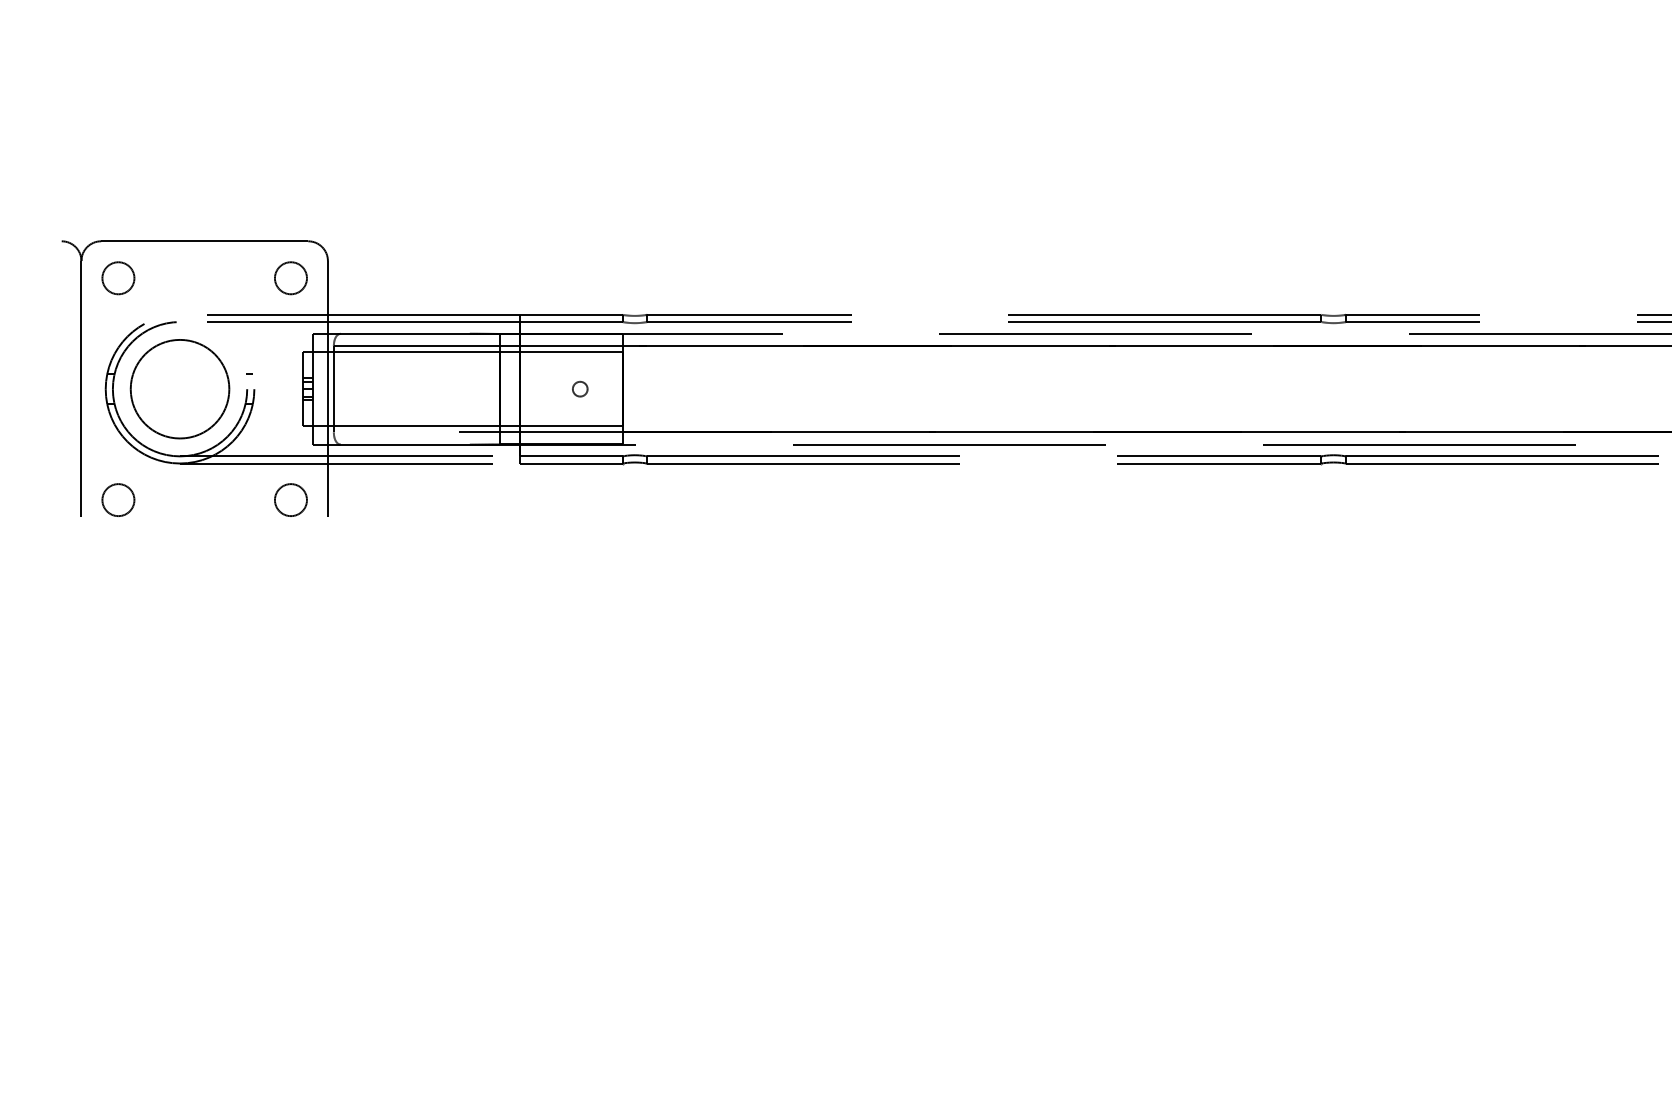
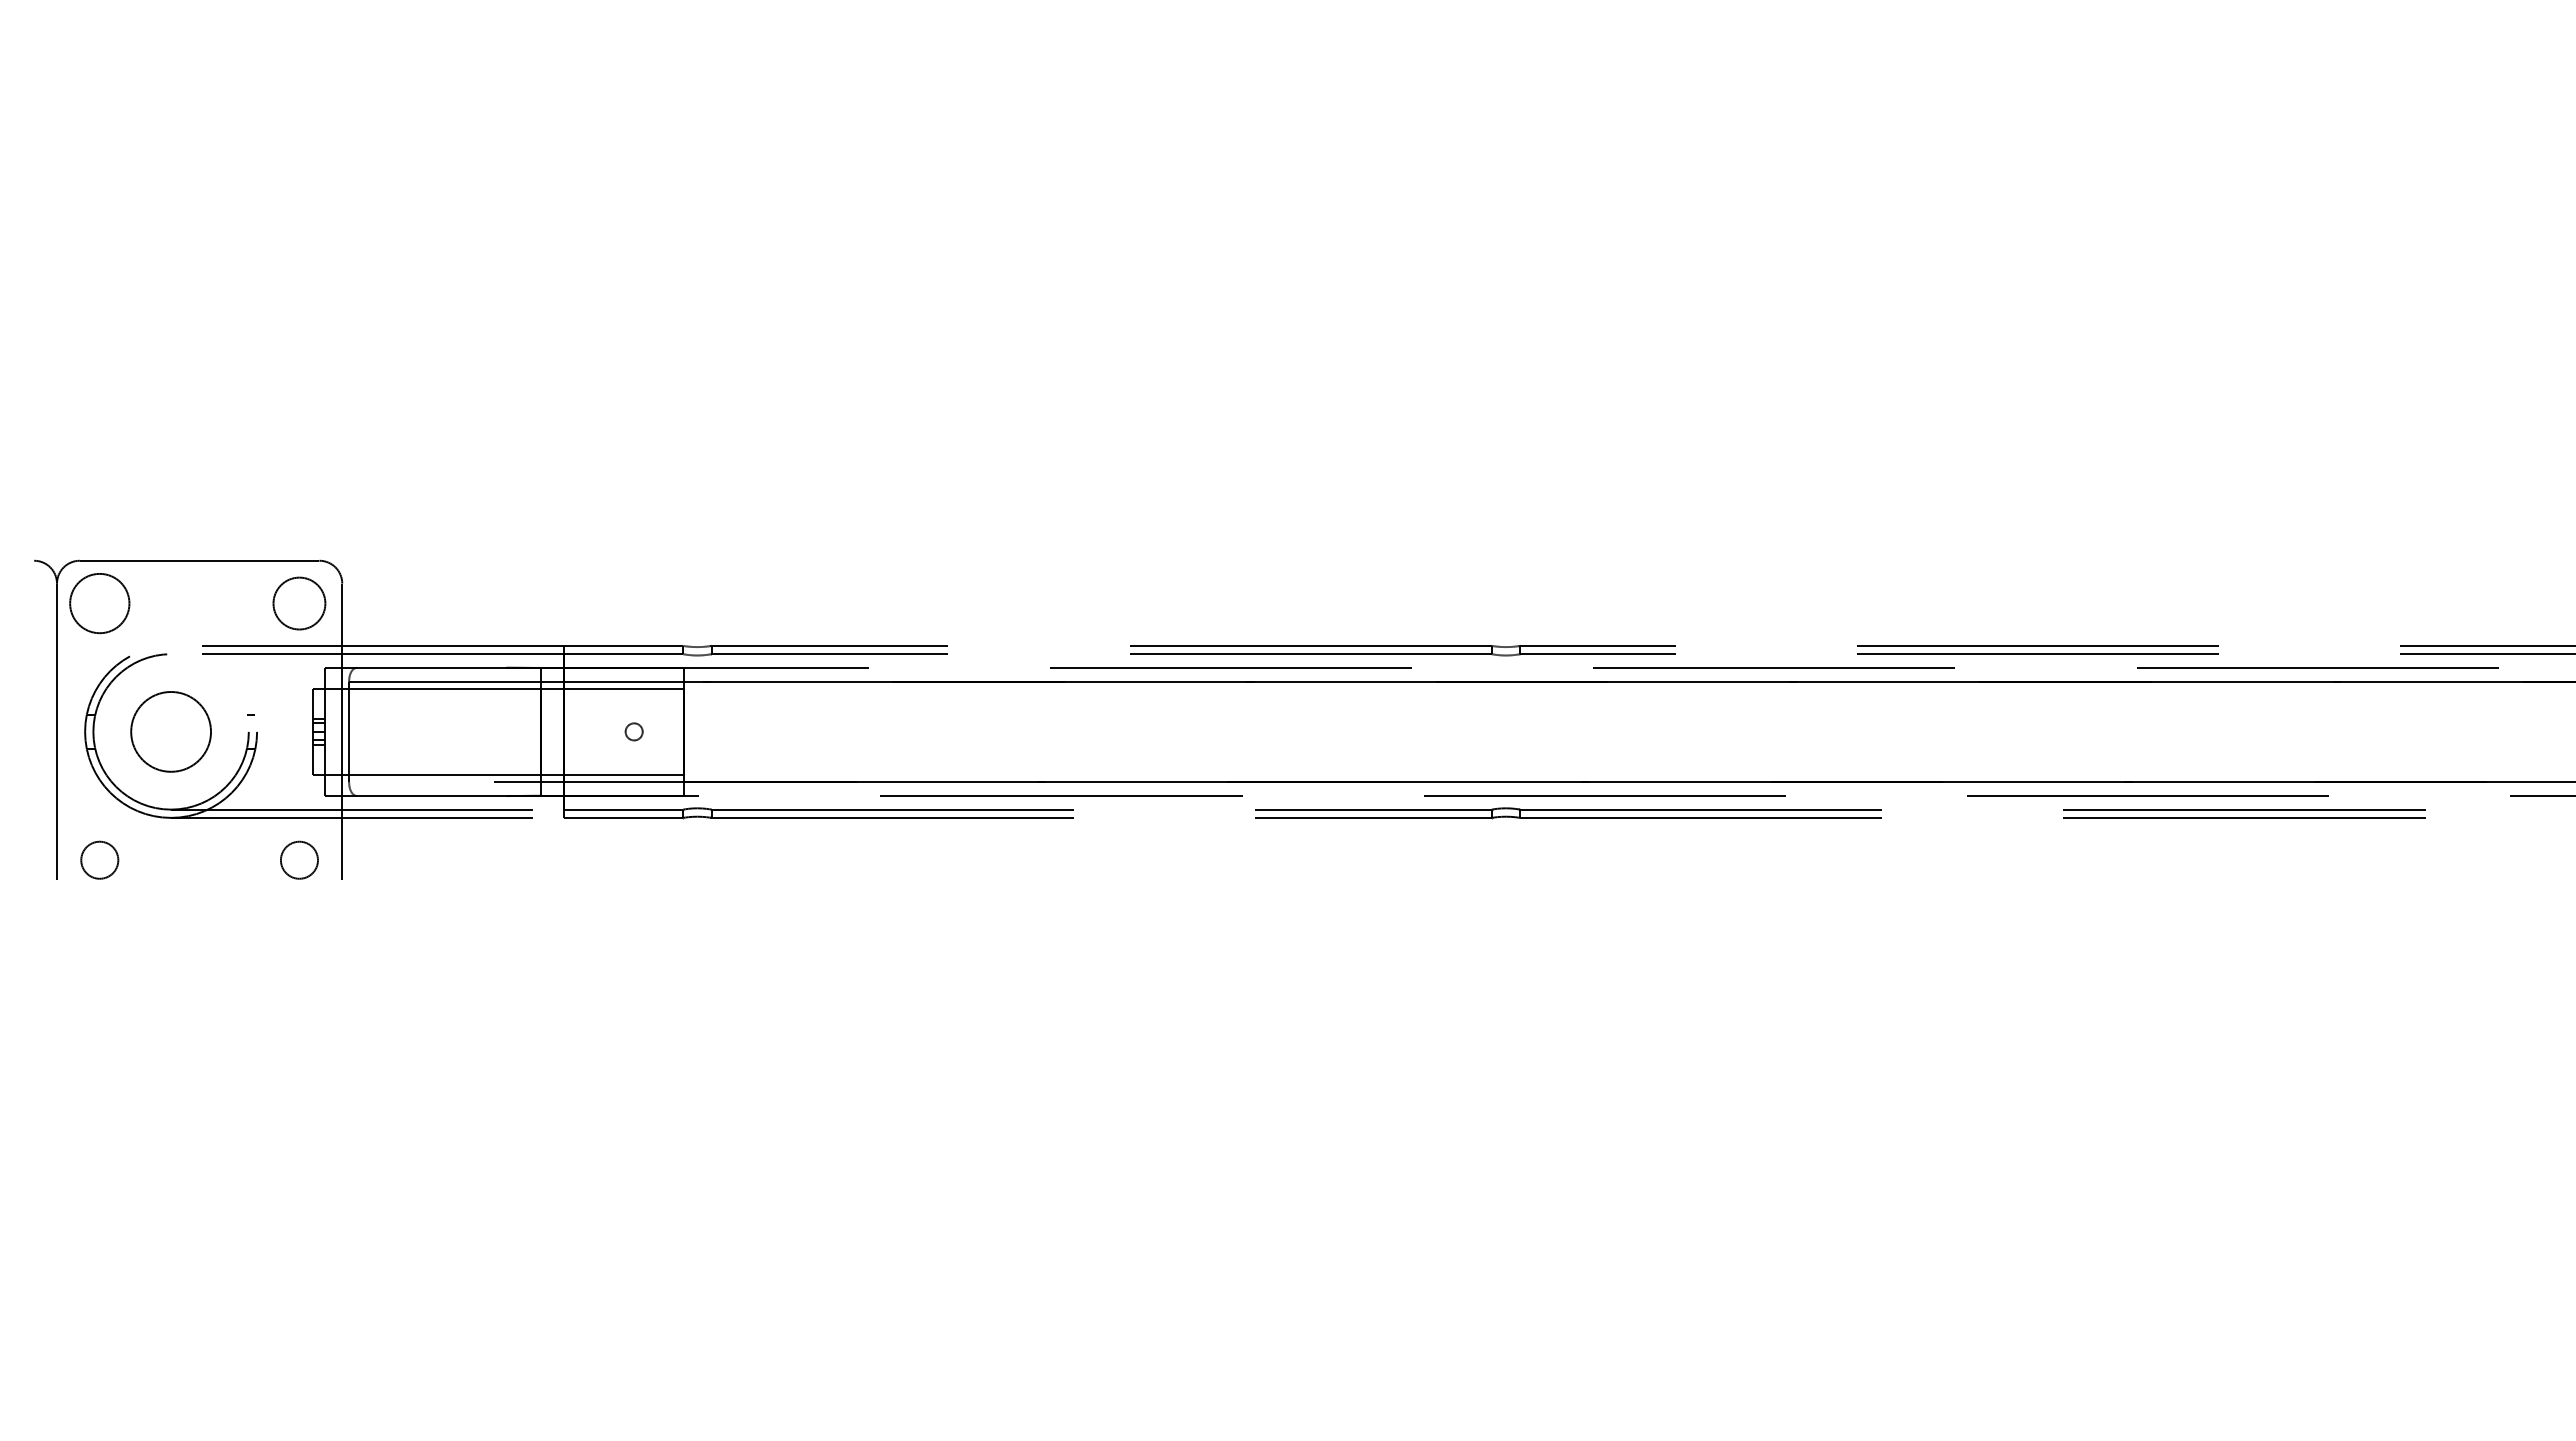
circle: (118, 278) -> (99, 603), size x1.6
circle: (291, 278) -> (299, 603), size x1.4
circle: (180, 388) -> (171, 731), size x0.7

